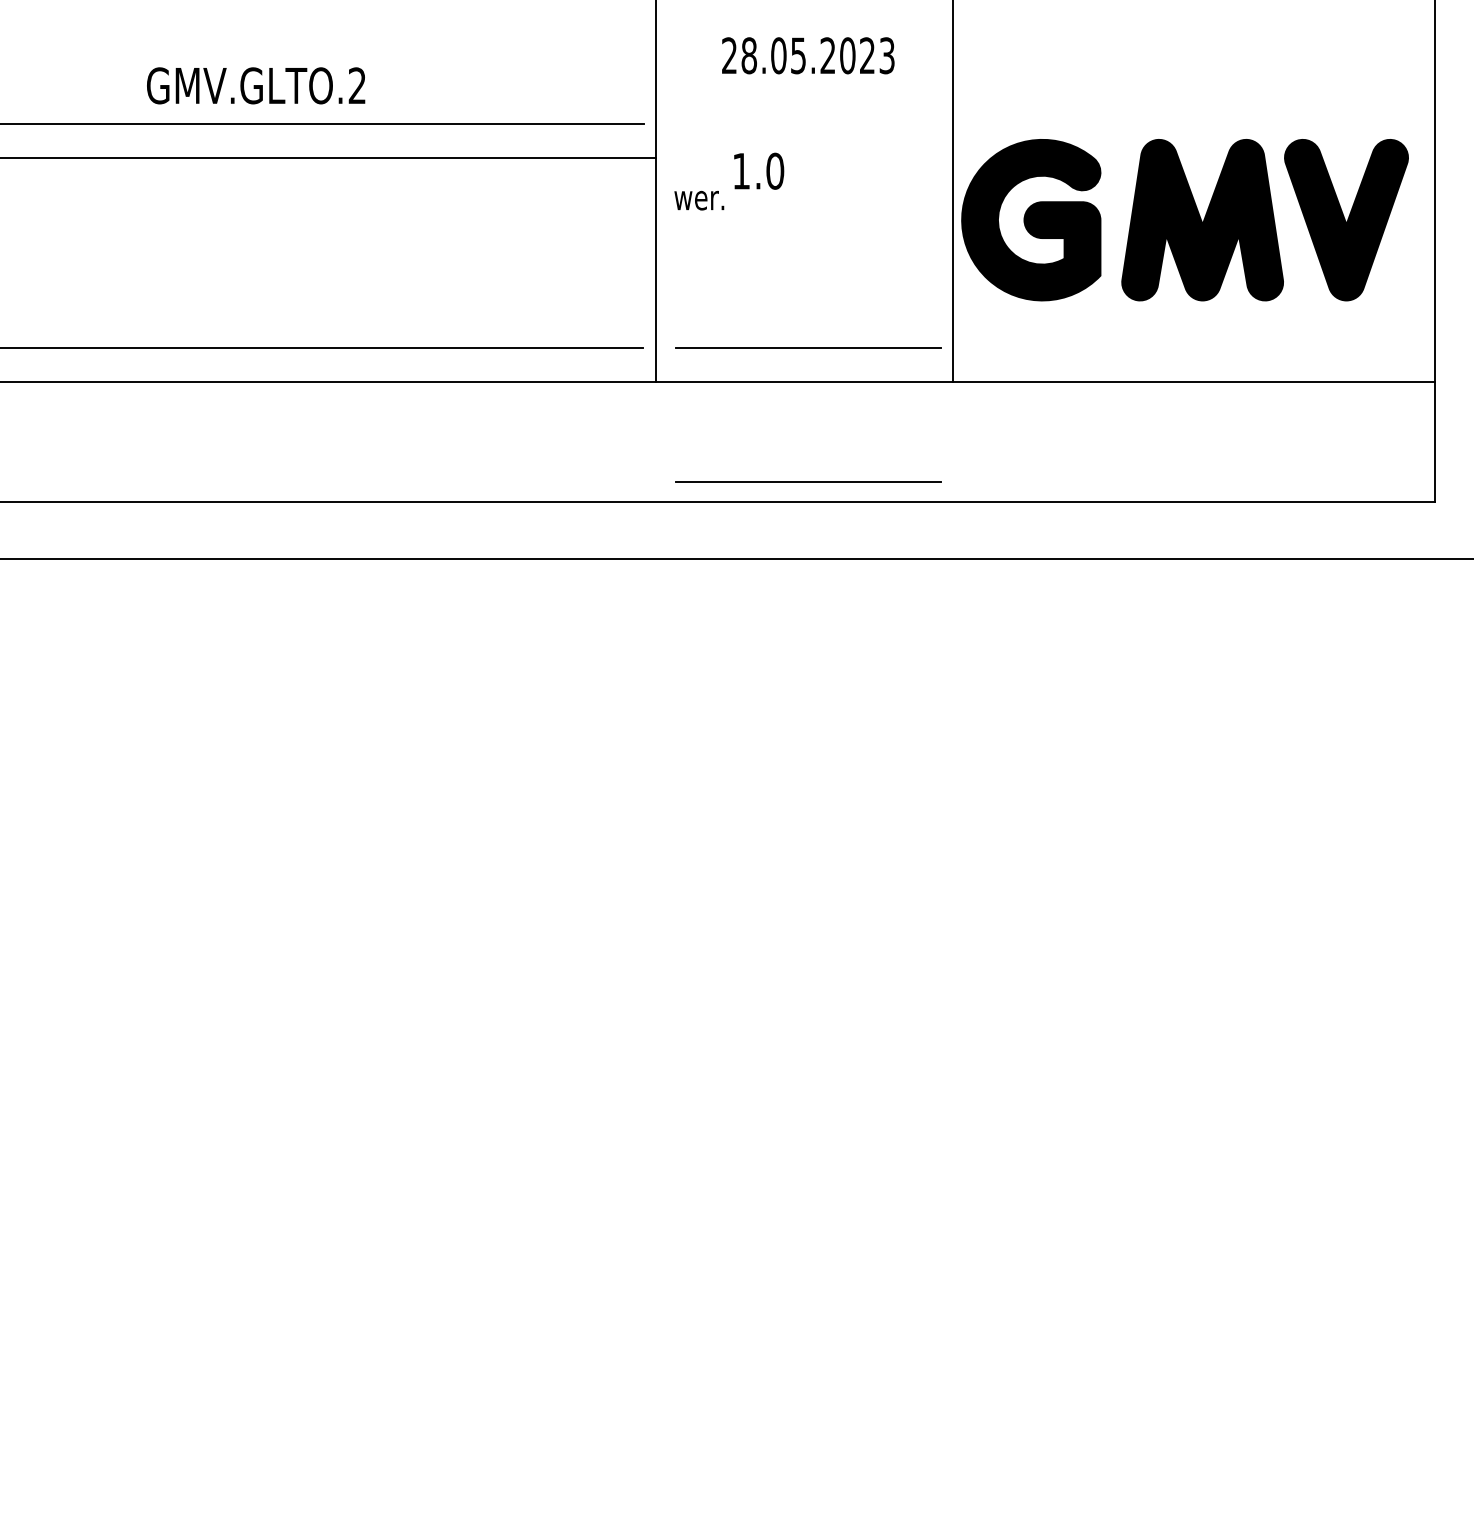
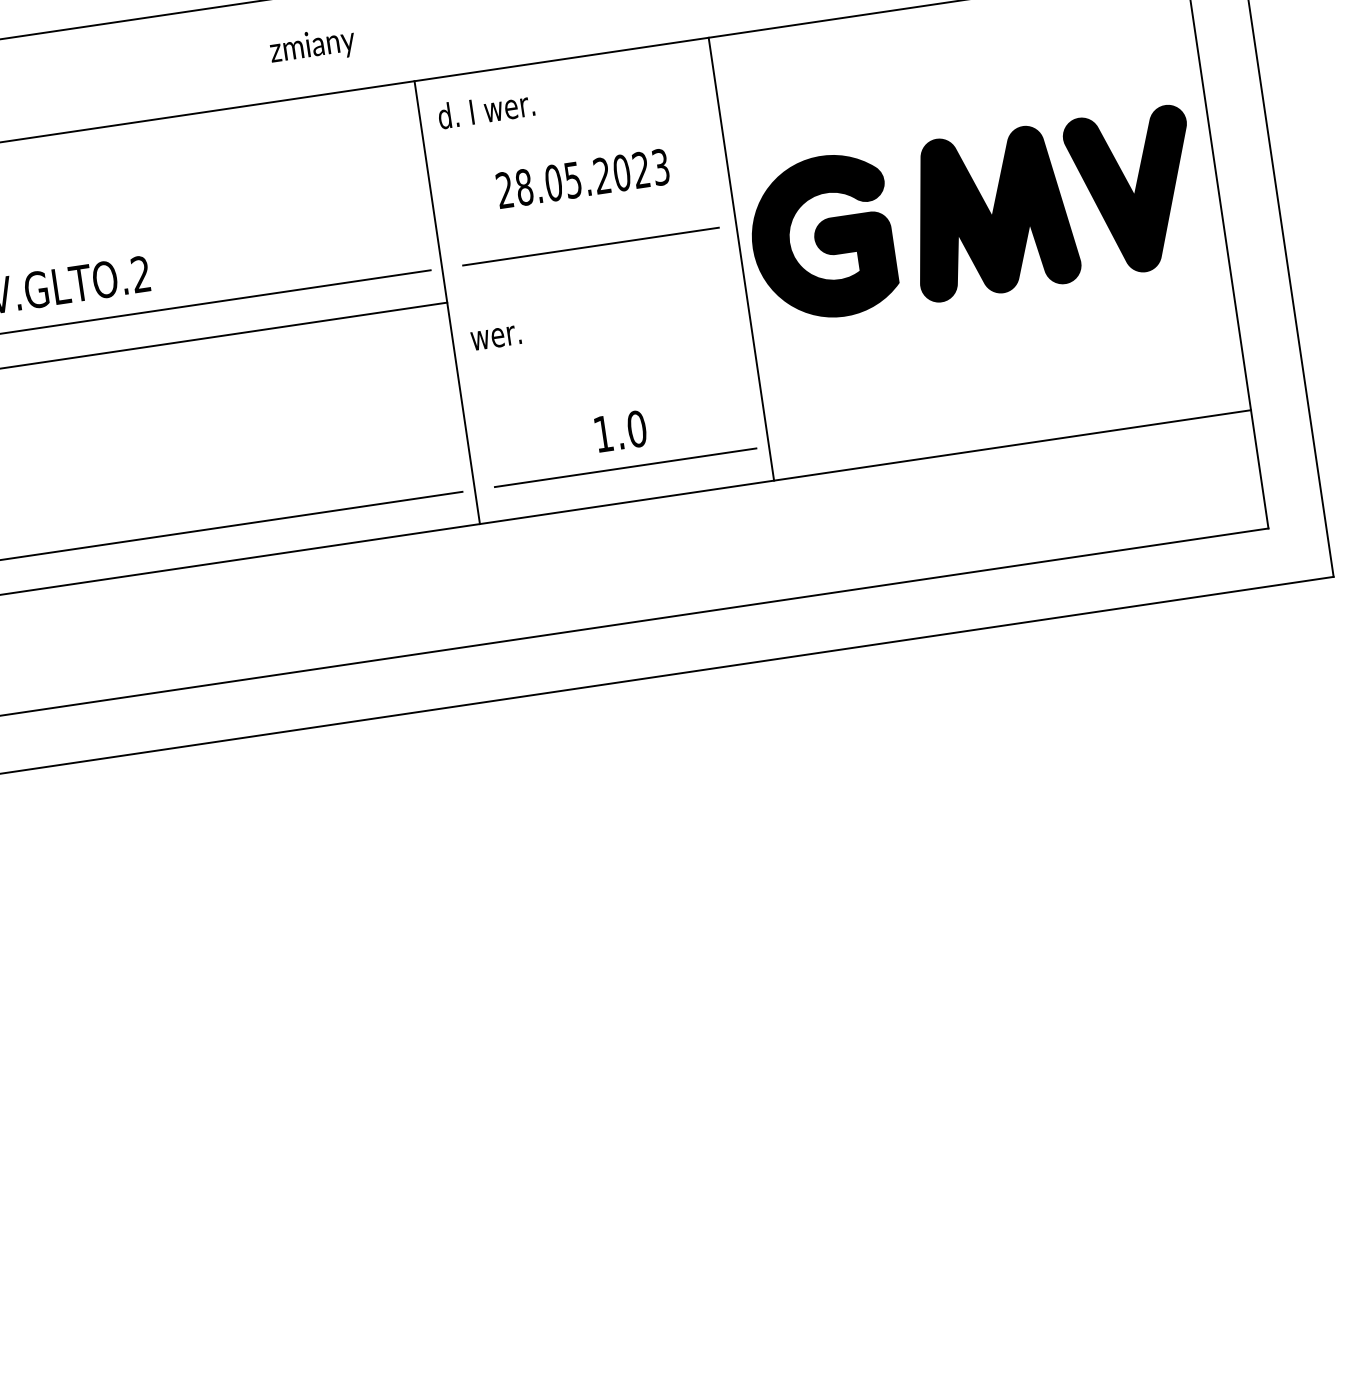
line: (806, 123) -> (590, 246), added
text: (759, 170) -> (621, 430), moved
part: (1184, 220) -> (973, 215), moved
line: (808, 481) -> (645, 599), removed

